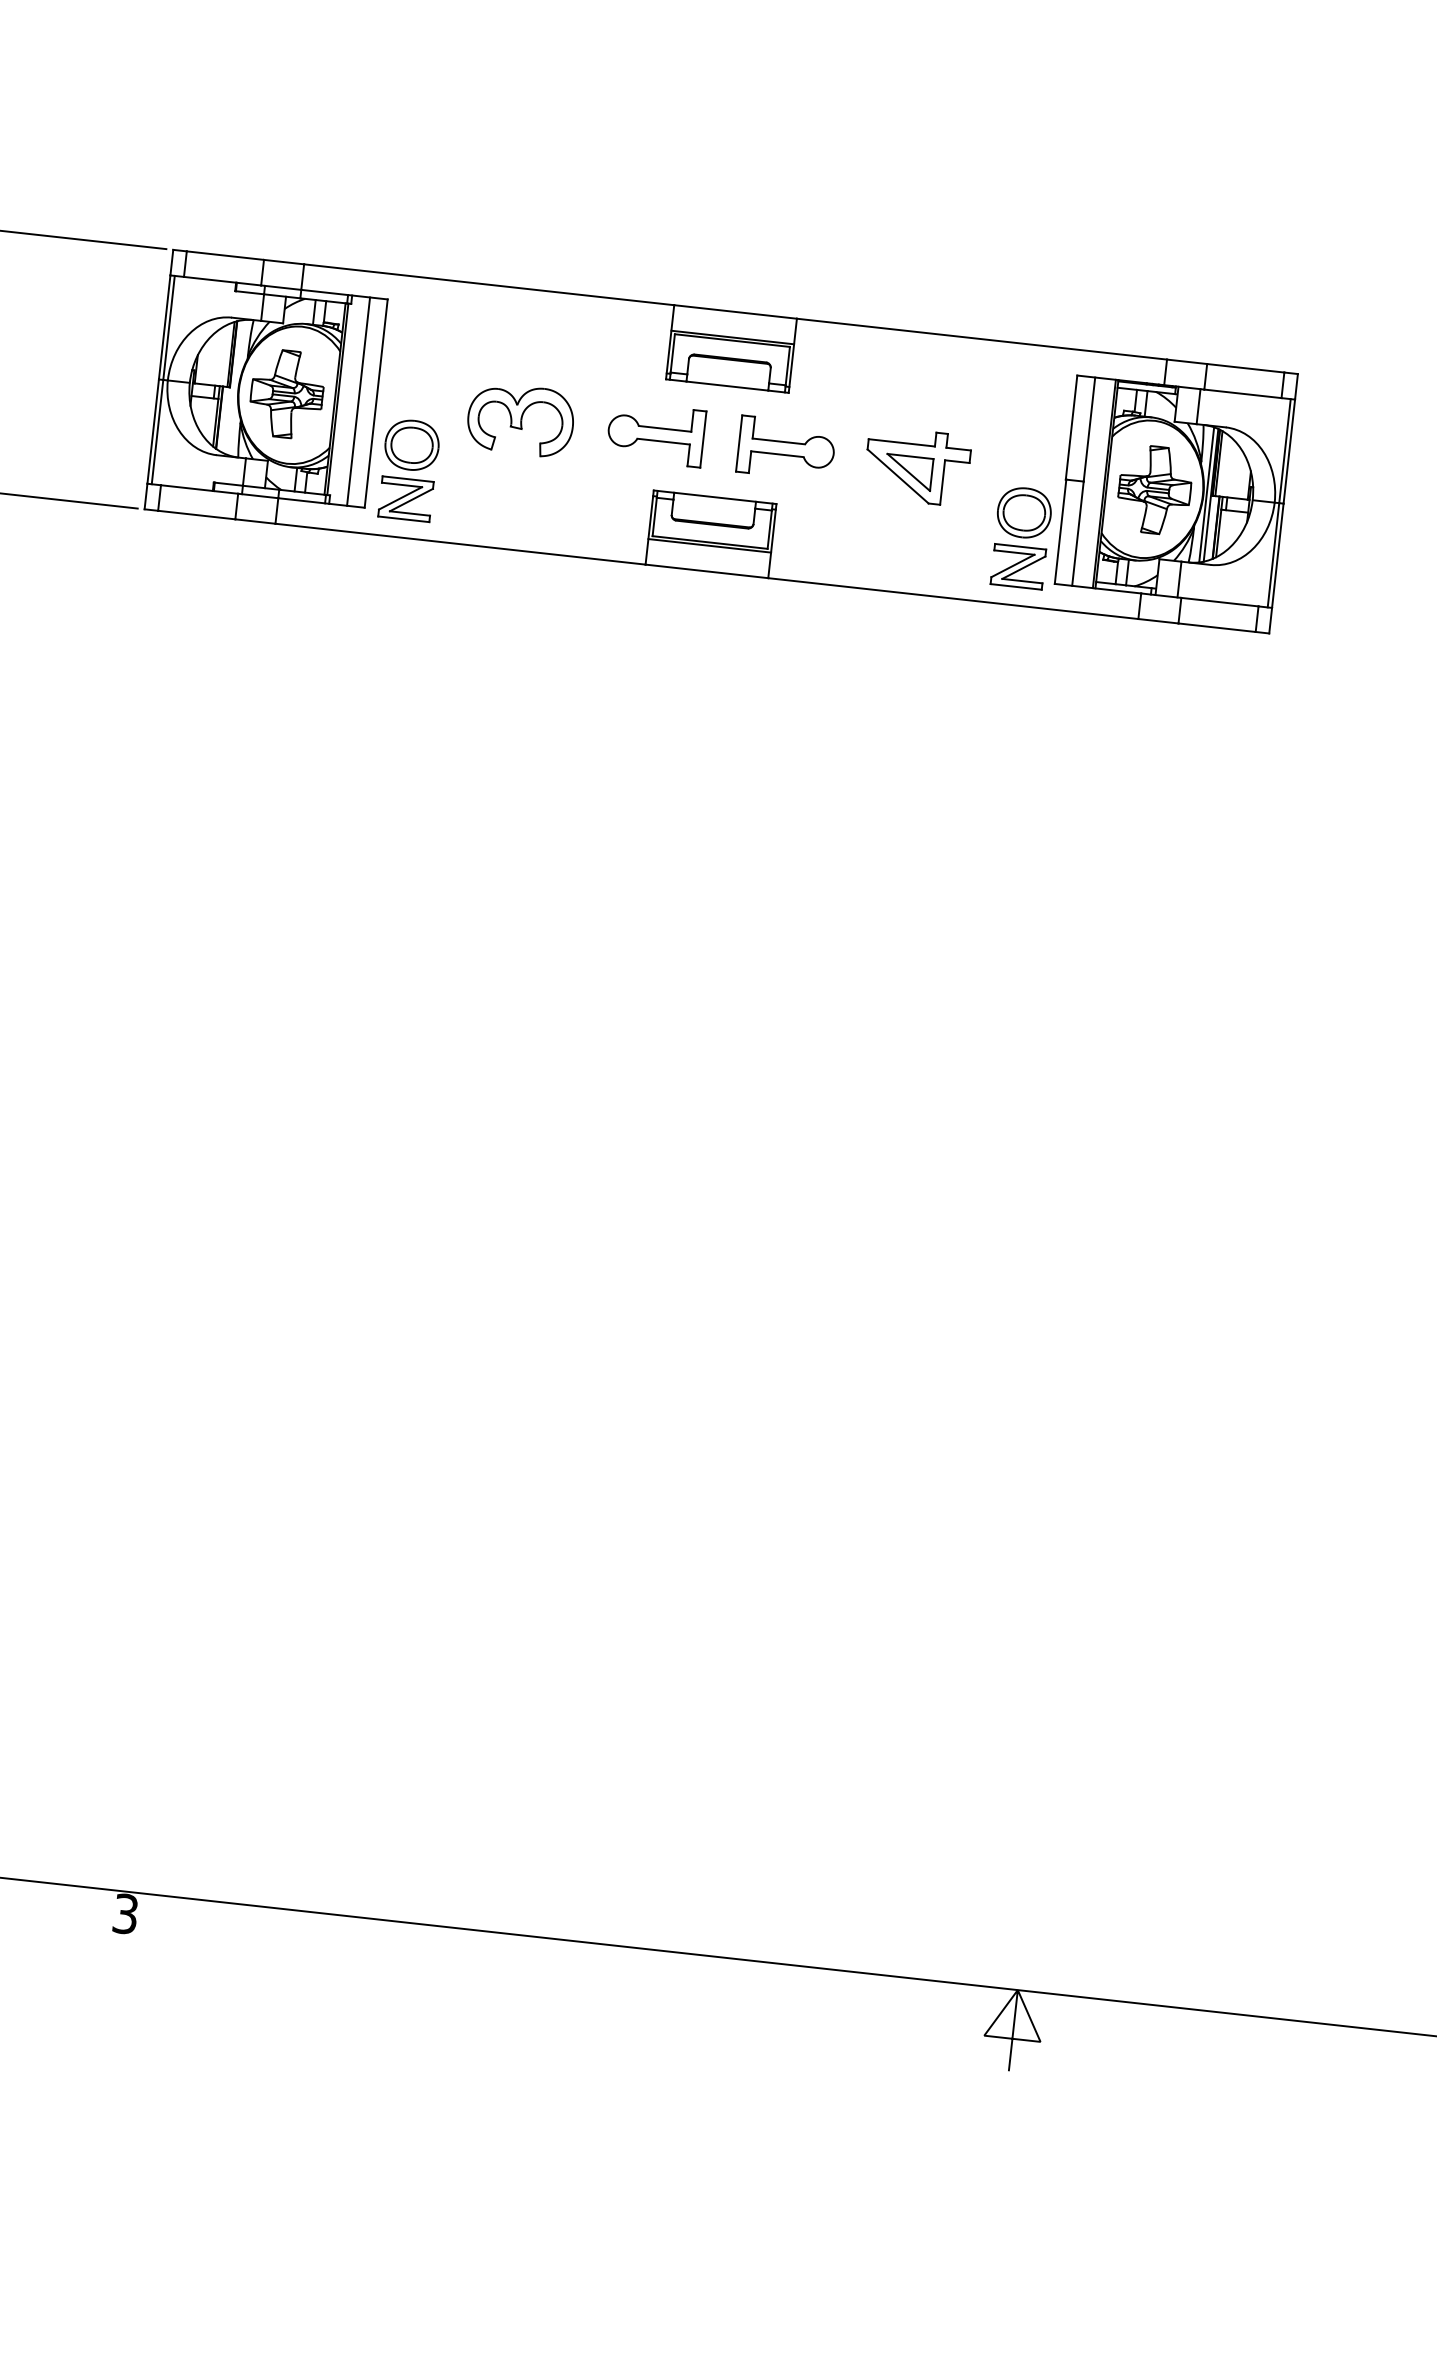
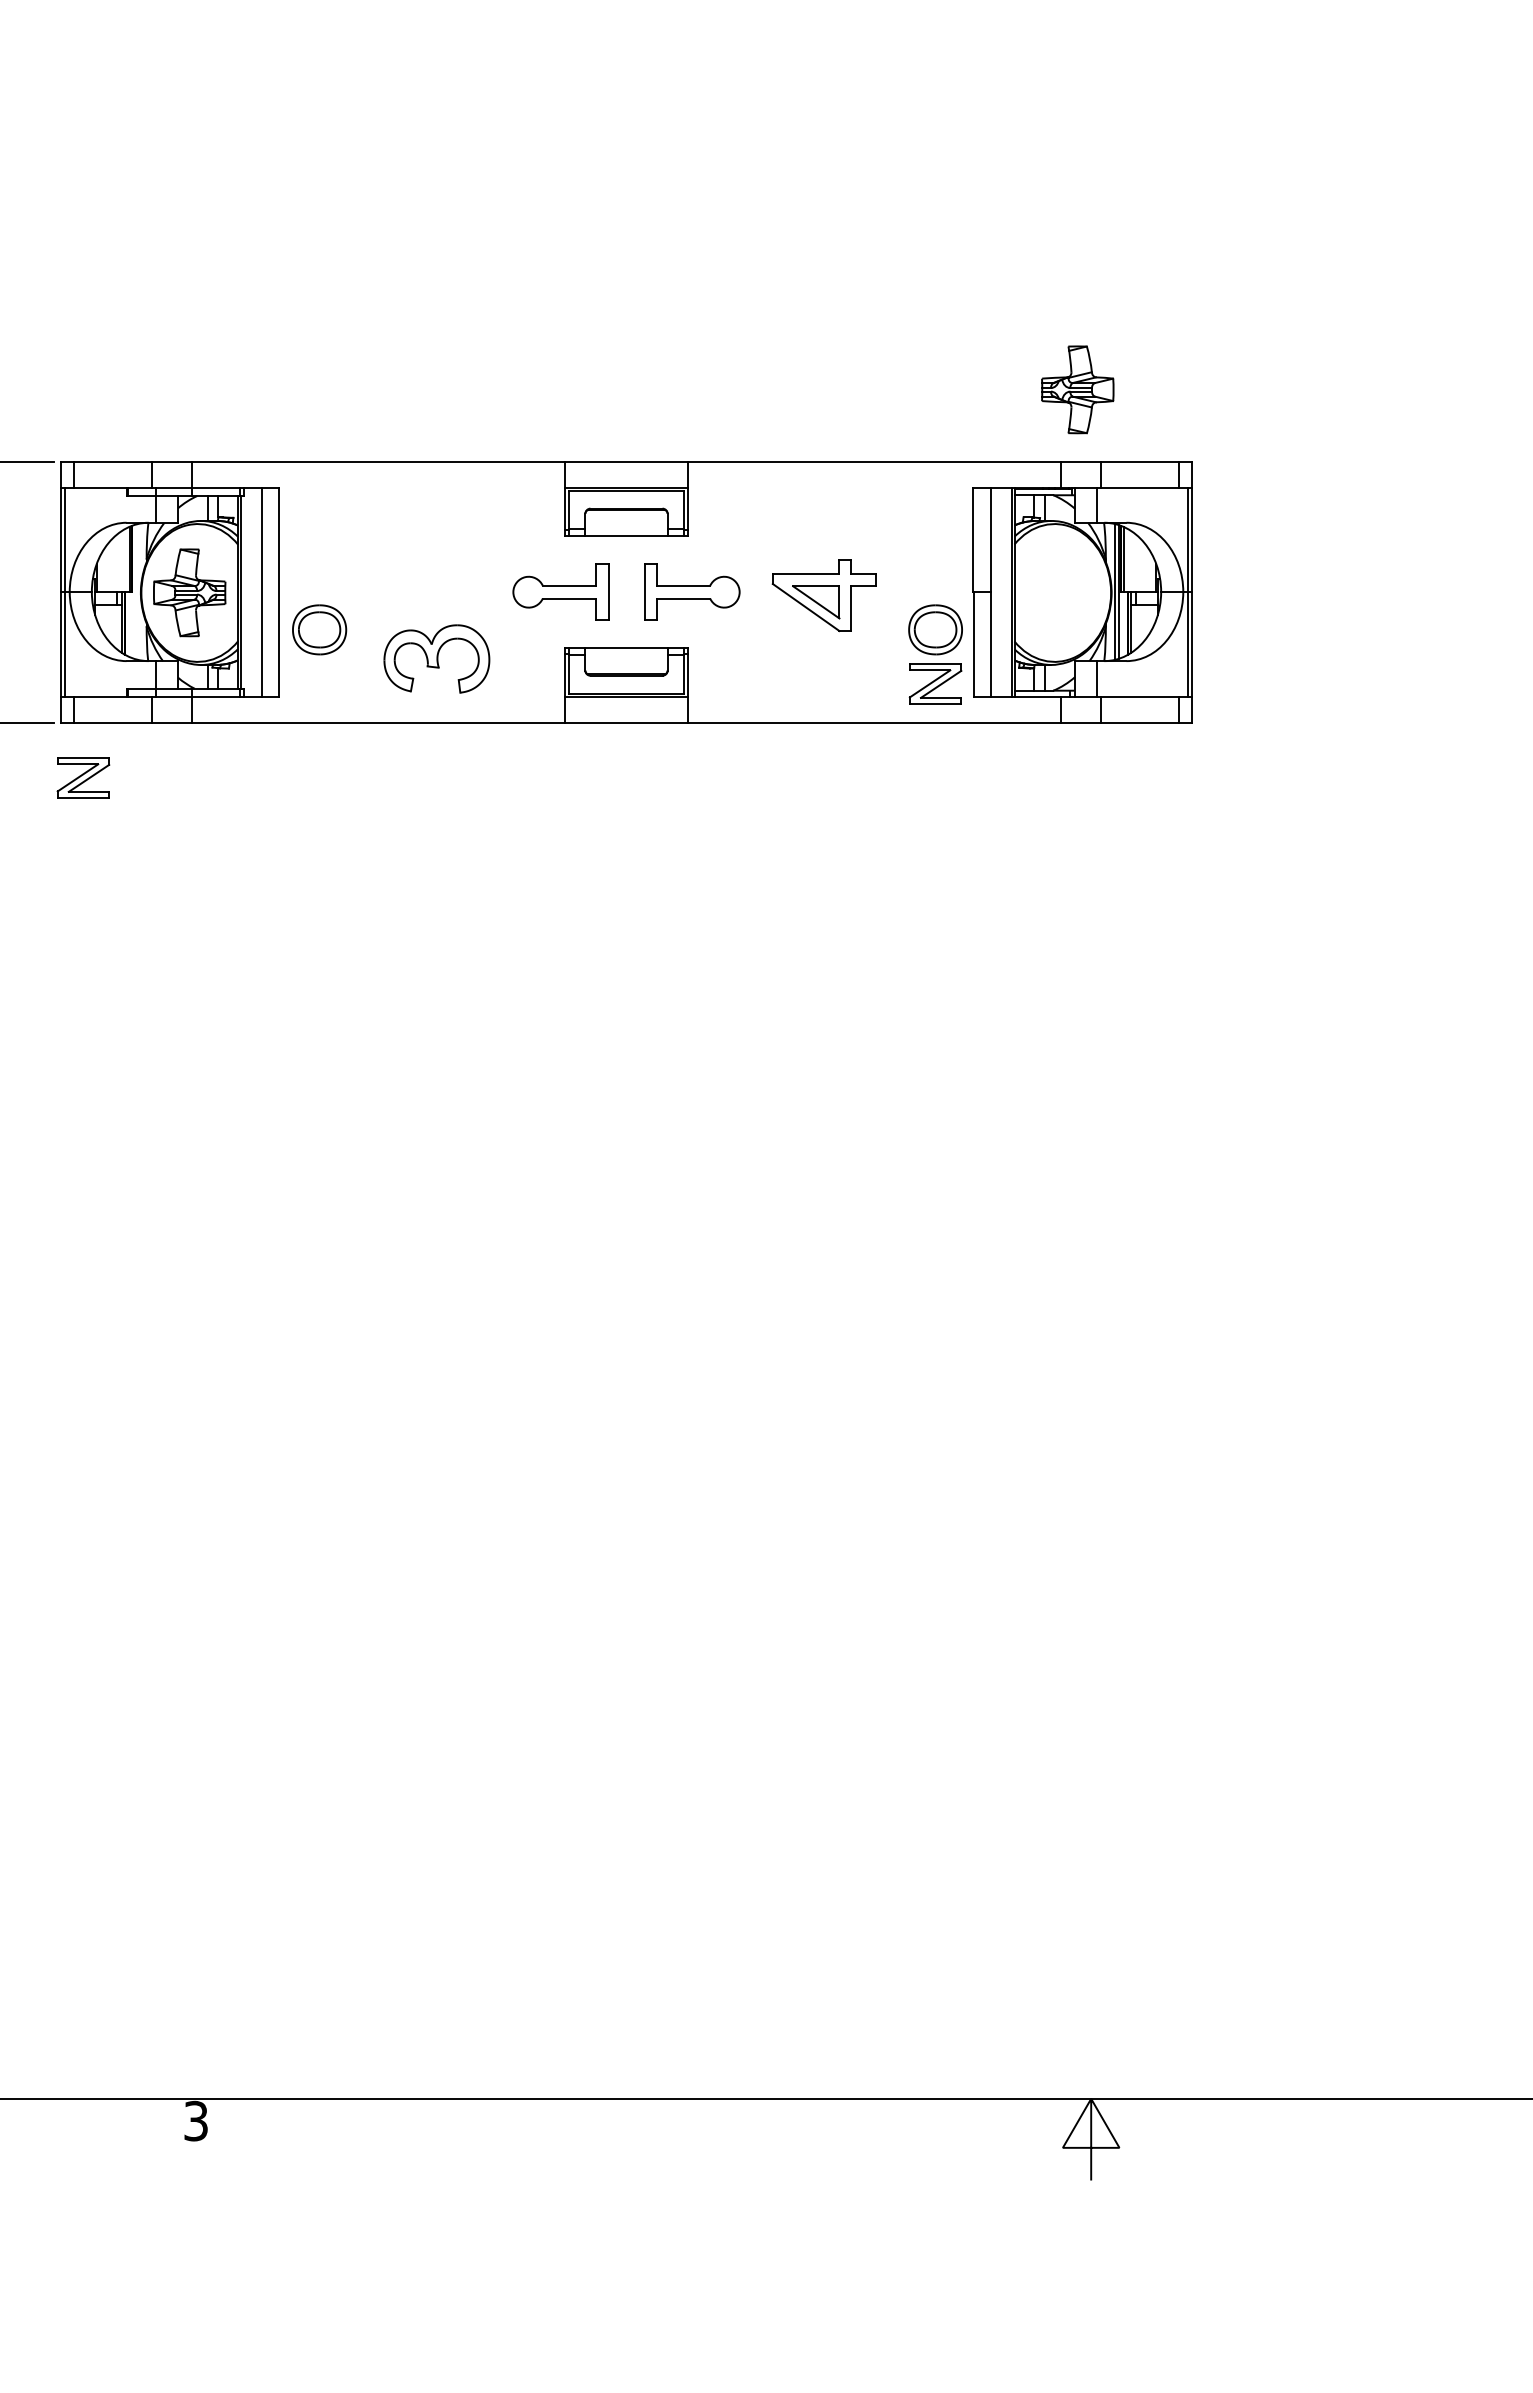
part: (520, 419) -> (436, 658), moved
part: (1154, 489) -> (1077, 389), moved
part: (406, 498) -> (83, 777), moved

